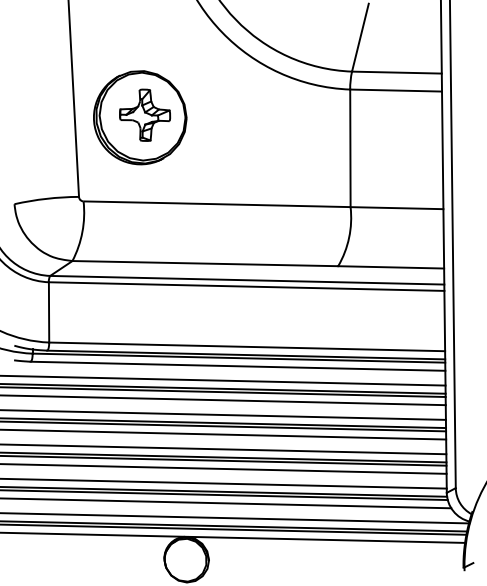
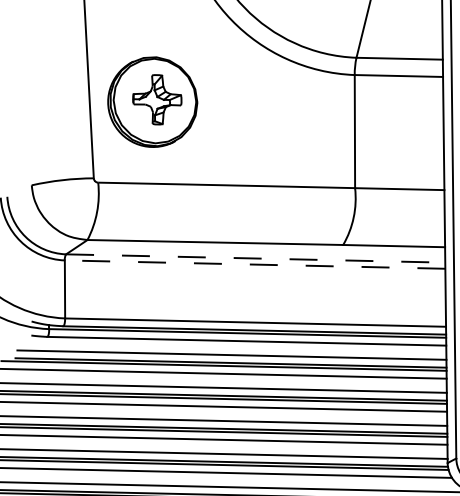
line: (247, 280) -> (255, 258), solid -> dashed
line: (246, 286) -> (254, 264), solid -> dashed

